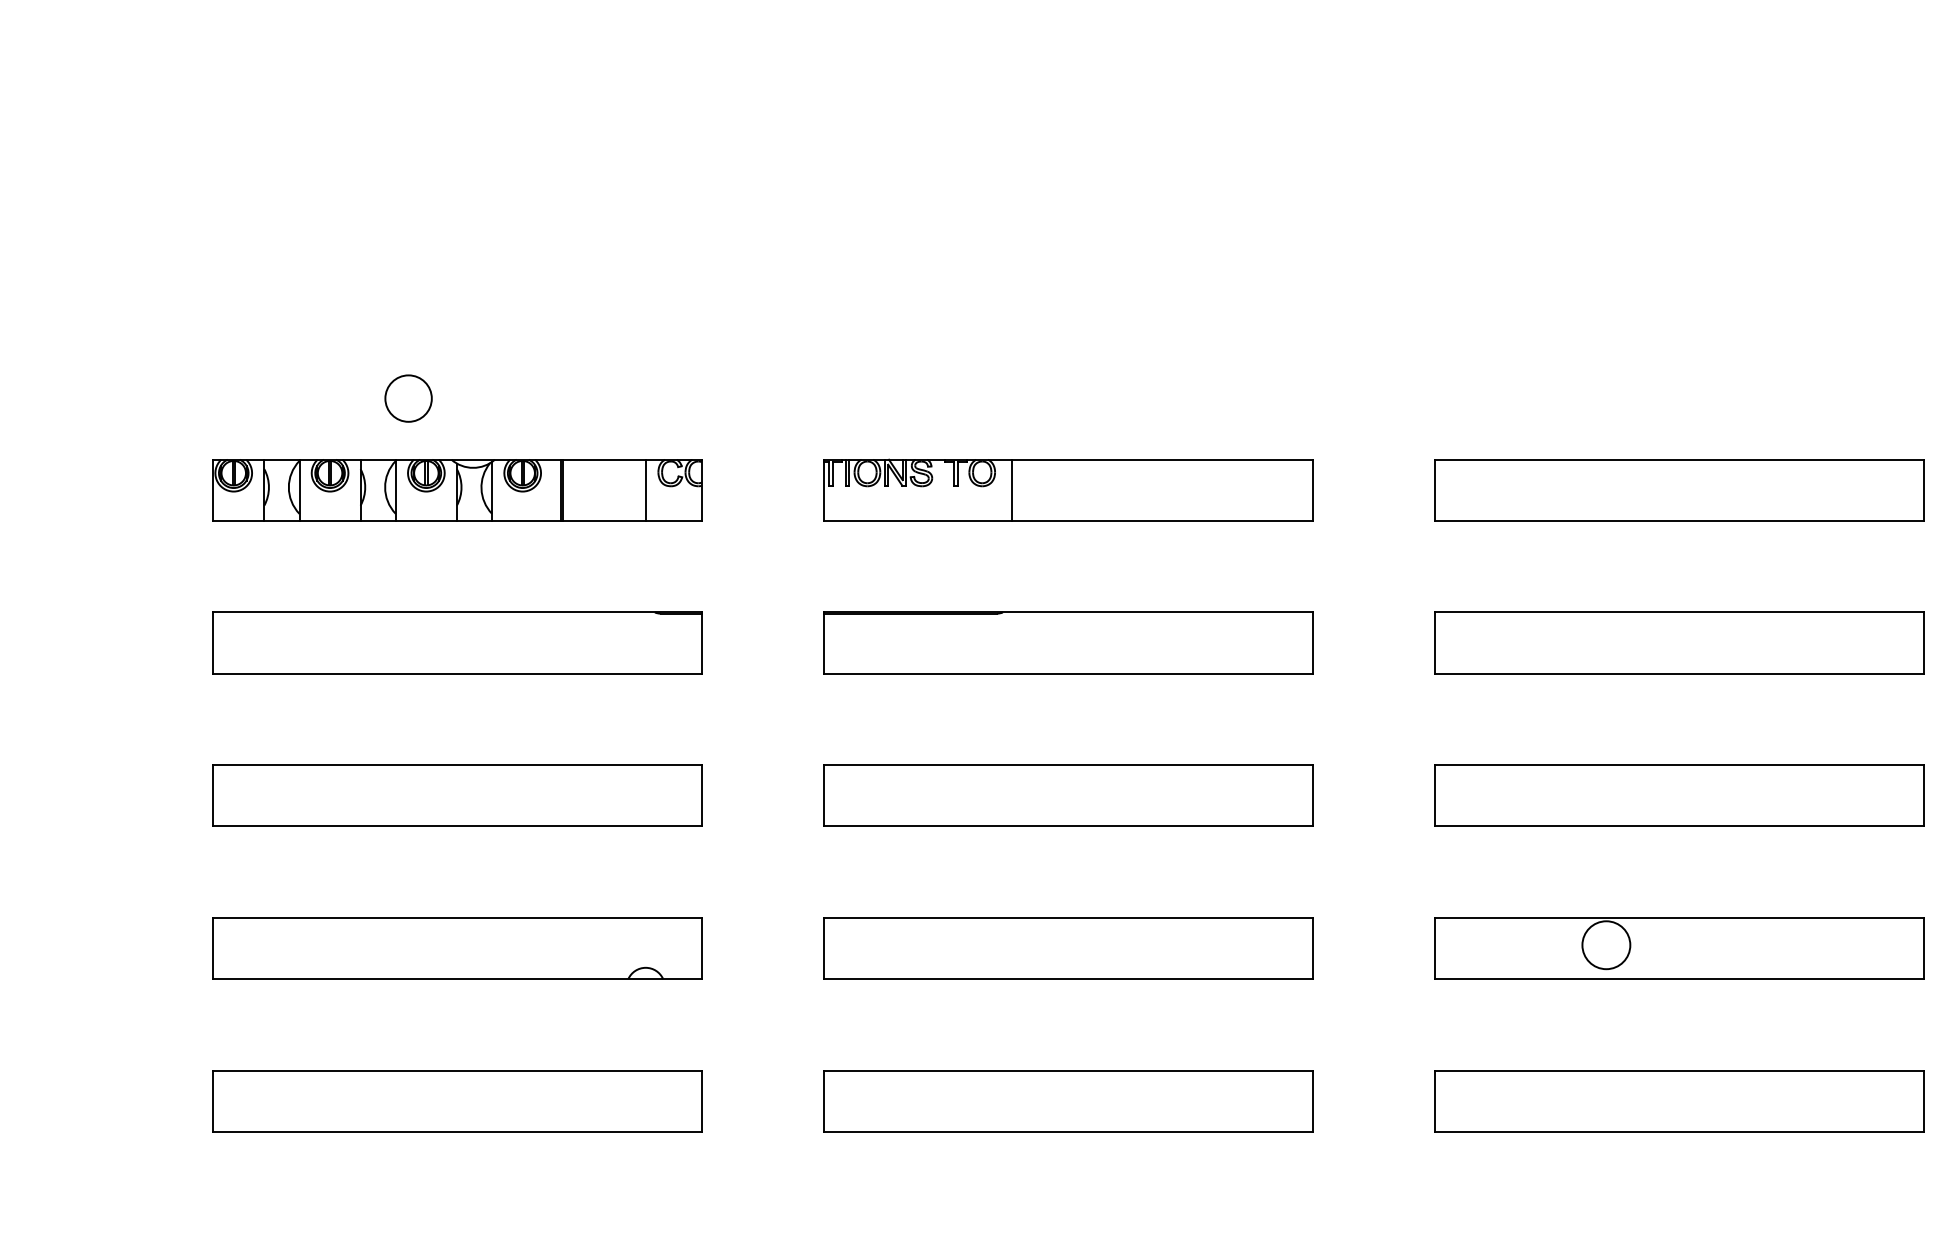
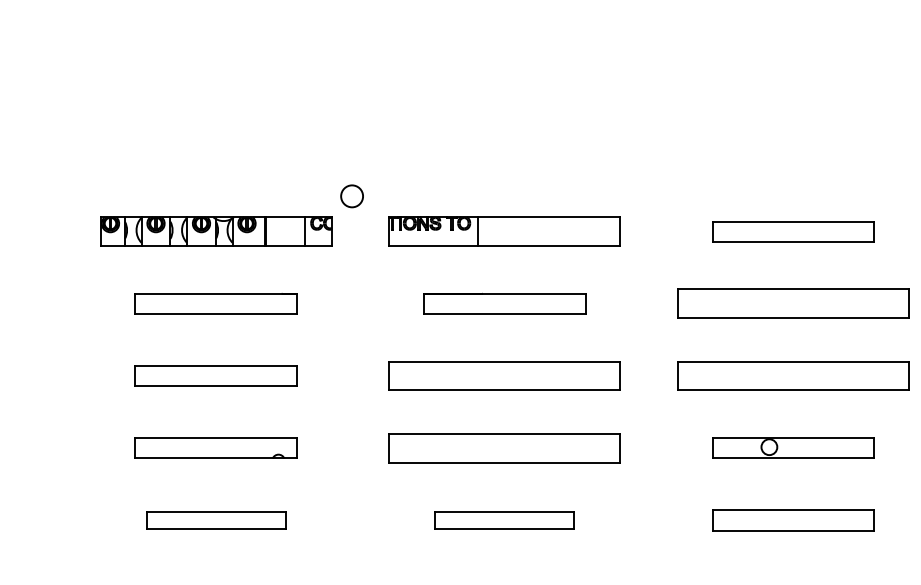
circle: (407, 398) -> (351, 196), moved
part: (1679, 489) -> (793, 231), size x0.7
part: (458, 642) -> (216, 303), size x0.7
part: (1067, 642) -> (504, 303), size x0.7
part: (458, 794) -> (216, 375), size x0.7
part: (458, 949) -> (216, 448), size x0.7
part: (1679, 949) -> (793, 448), size x0.7
part: (458, 1101) -> (216, 520), size x0.6
part: (1067, 1101) -> (504, 520), size x0.6
part: (1679, 1101) -> (793, 520), size x0.7

